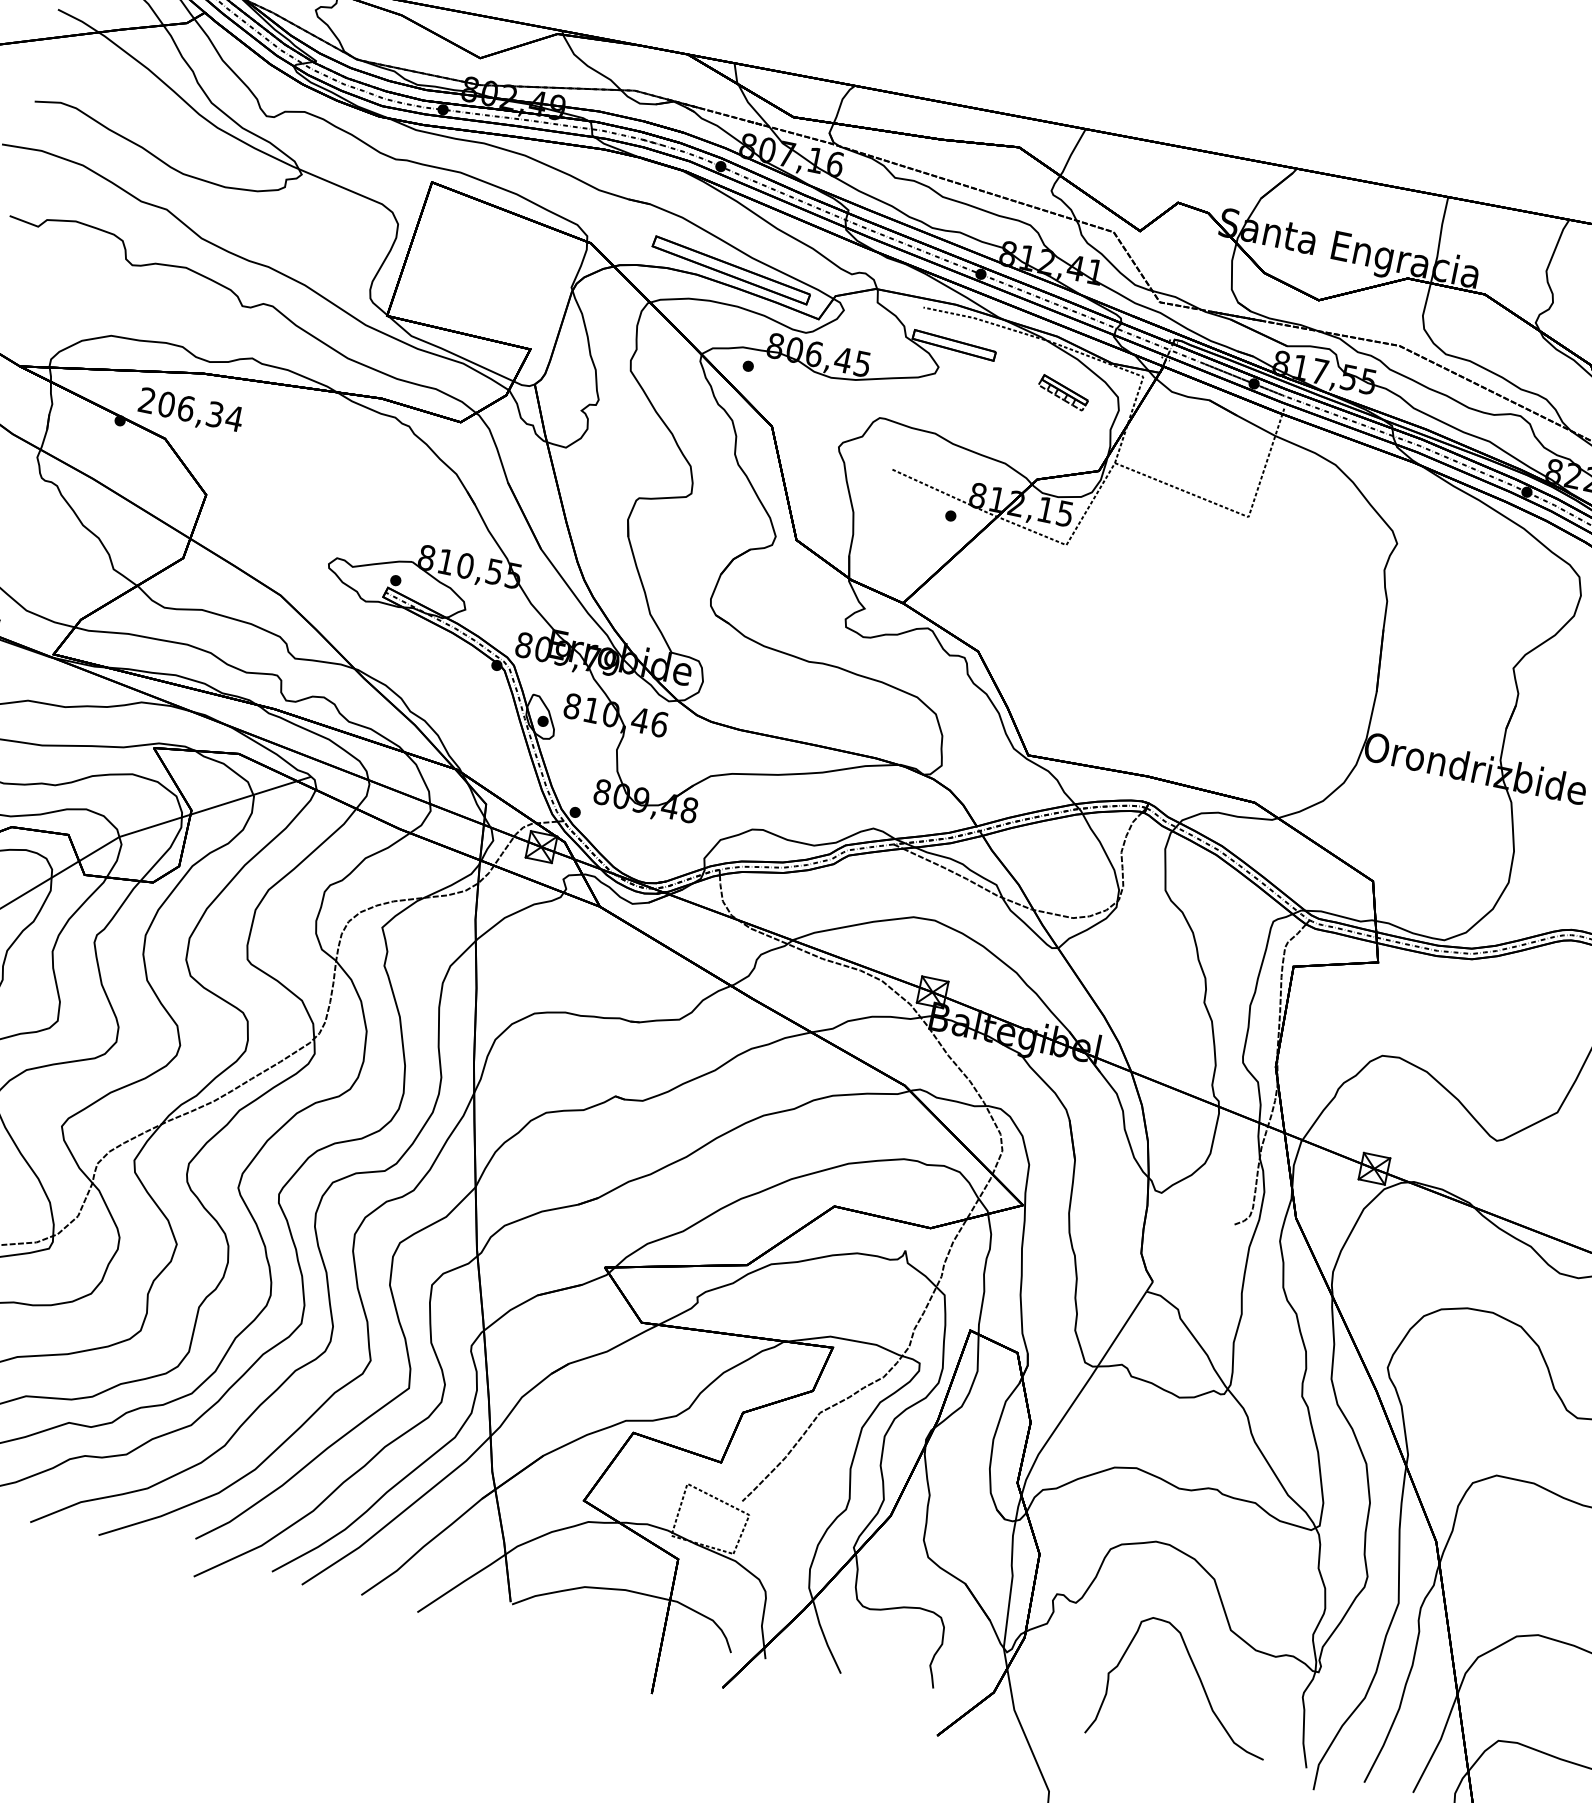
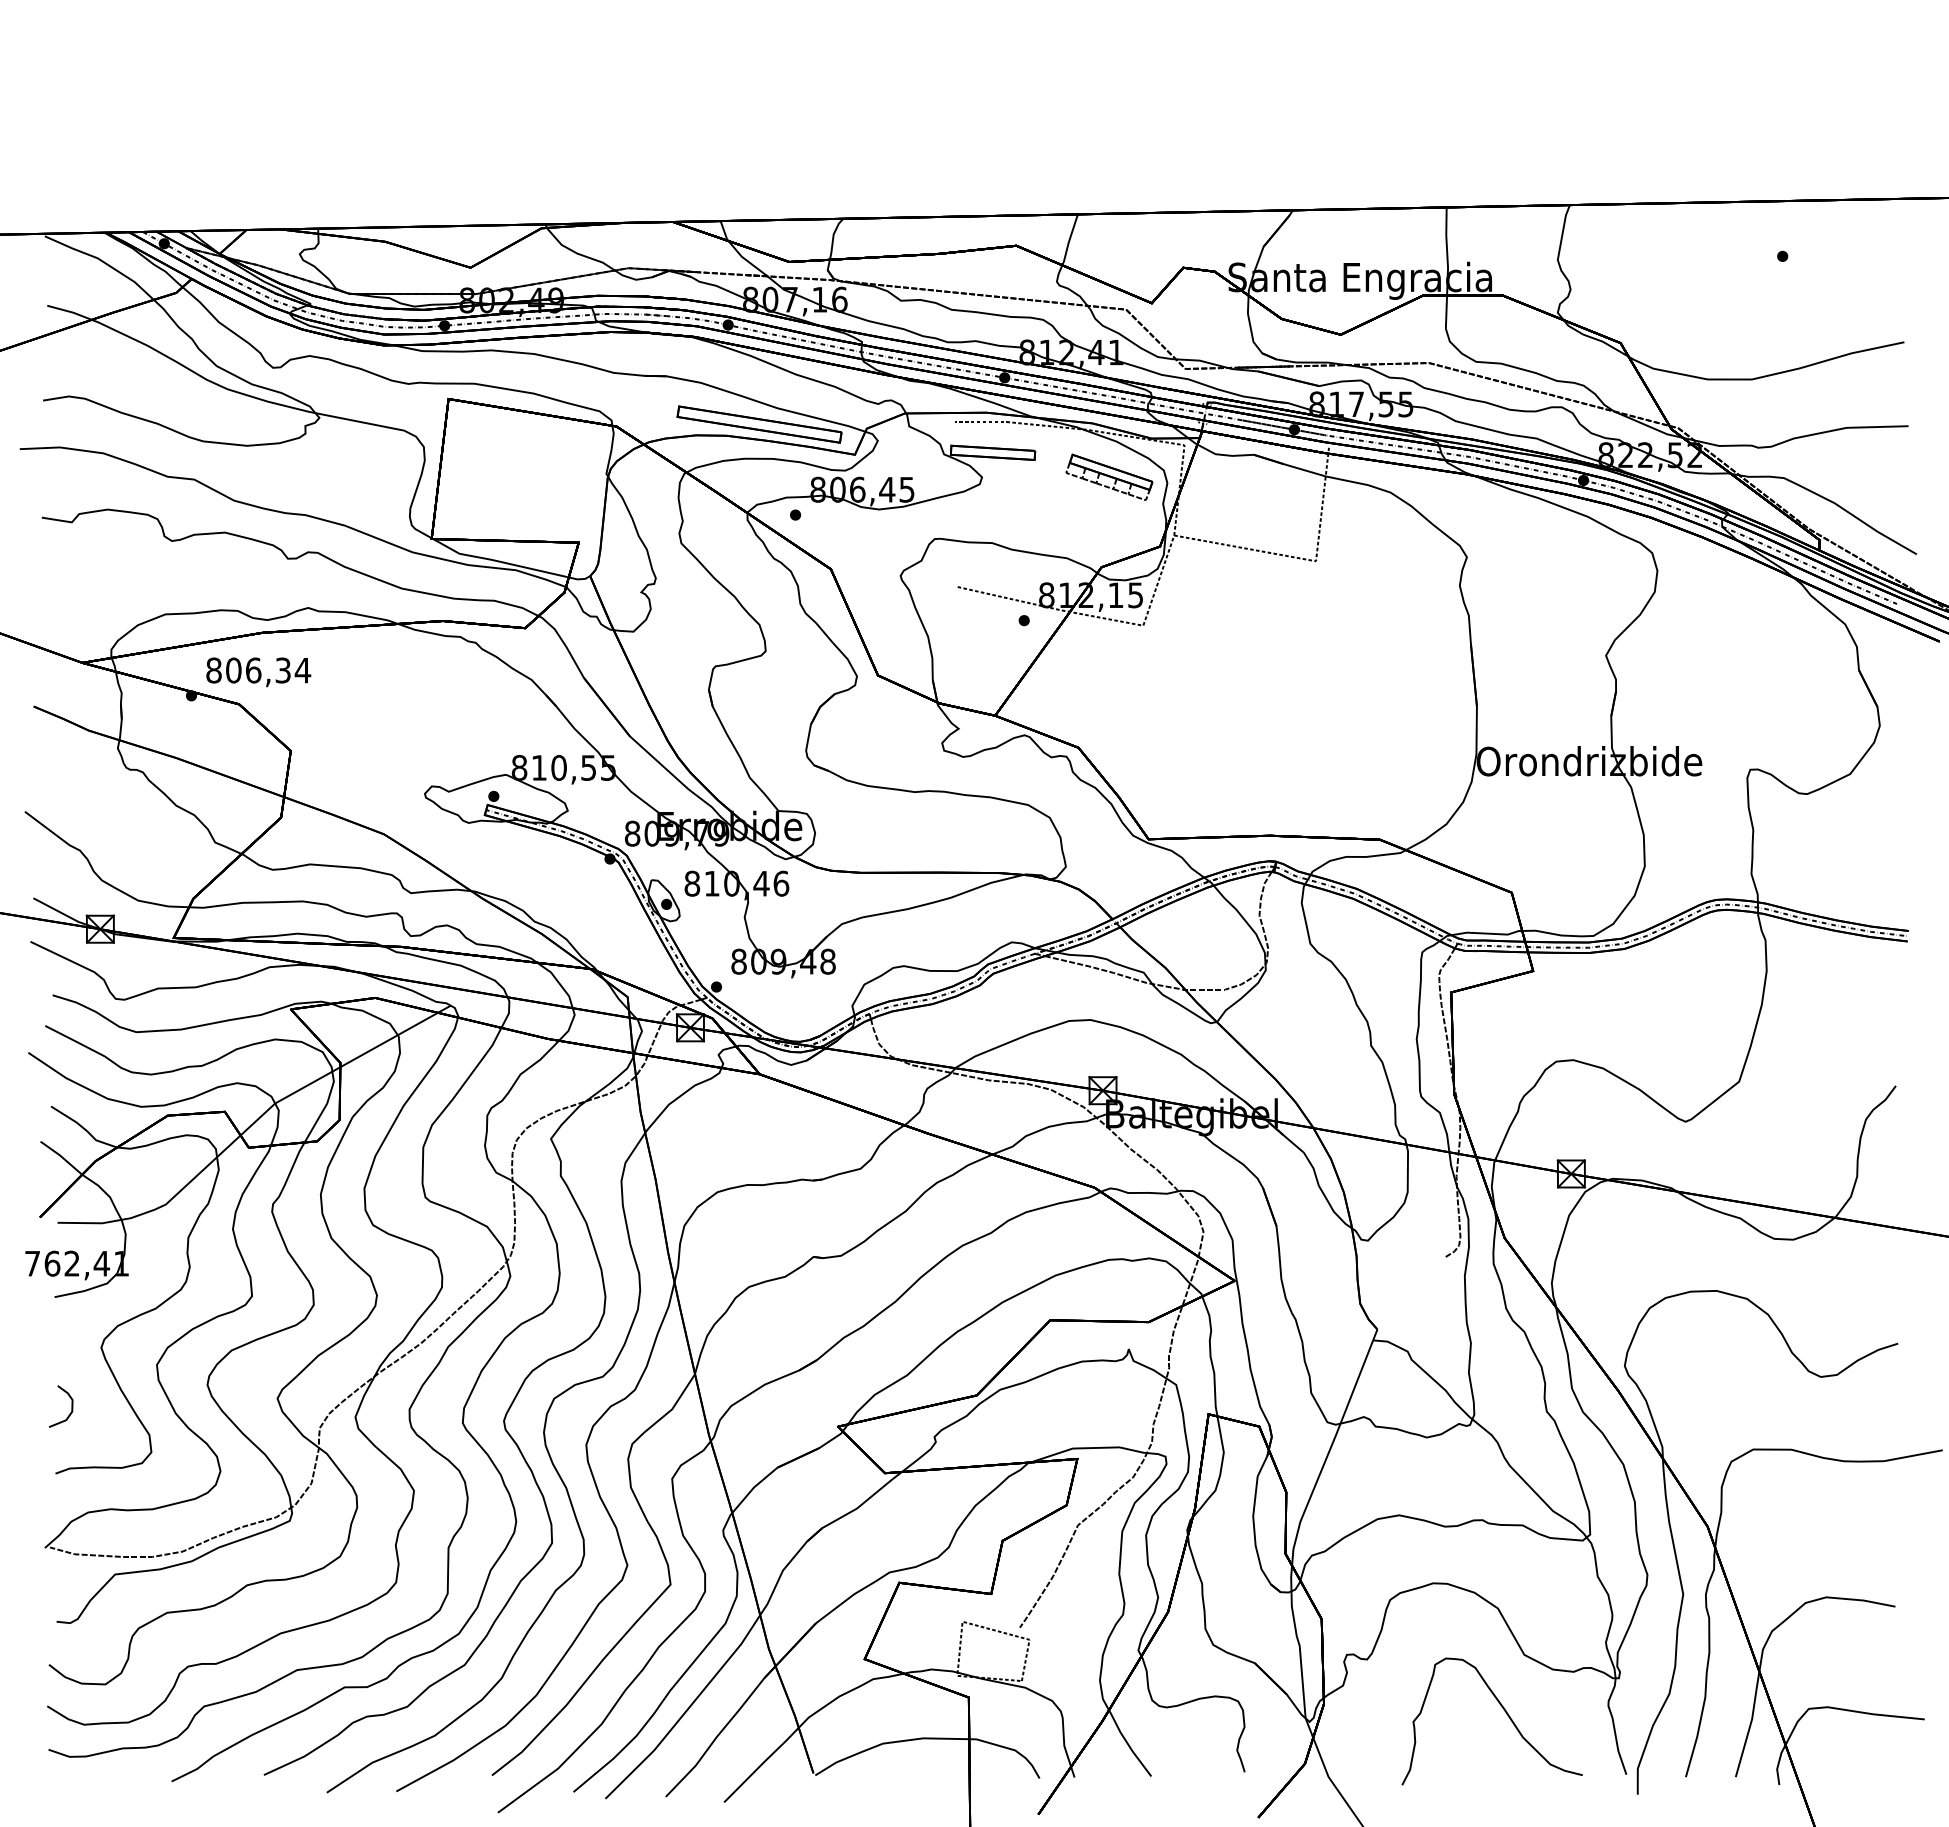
part: (1063, 392) -> (1109, 476), size x1.67
text: (146, 400) -> (213, 670), 206,34 -> 806,34

